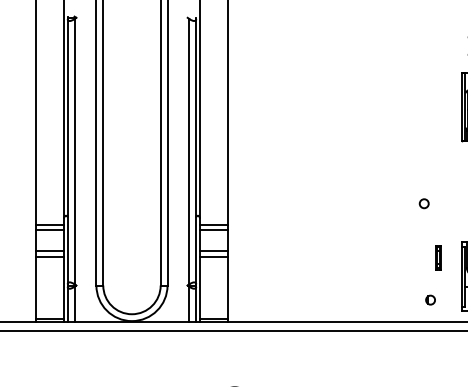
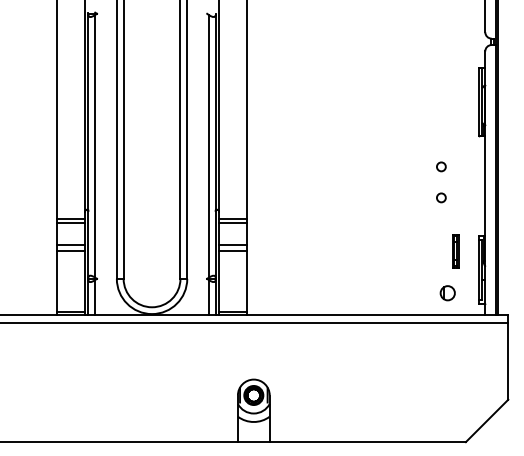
circle: (424, 172) -> (441, 166), added
part: (438, 257) -> (455, 251), size x1.4
part: (430, 300) -> (447, 293), size x1.6

